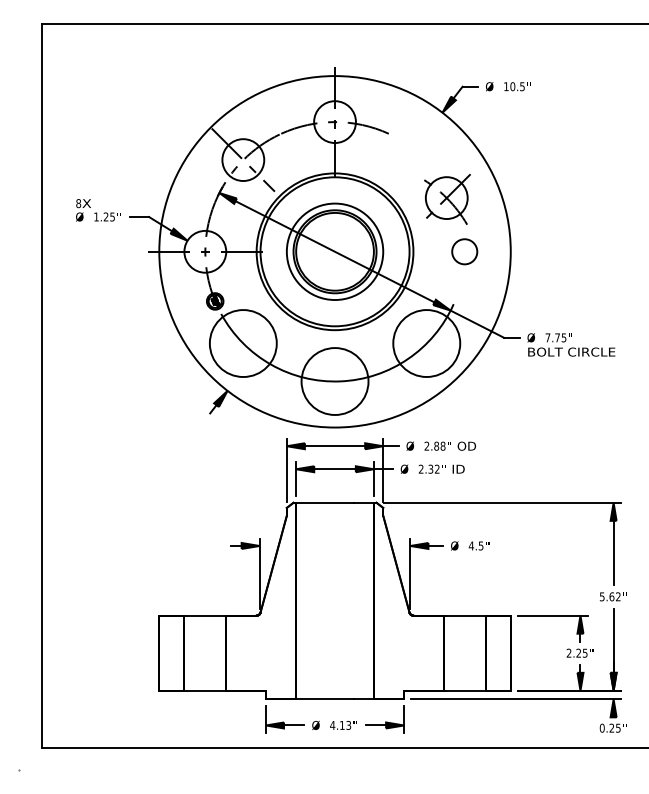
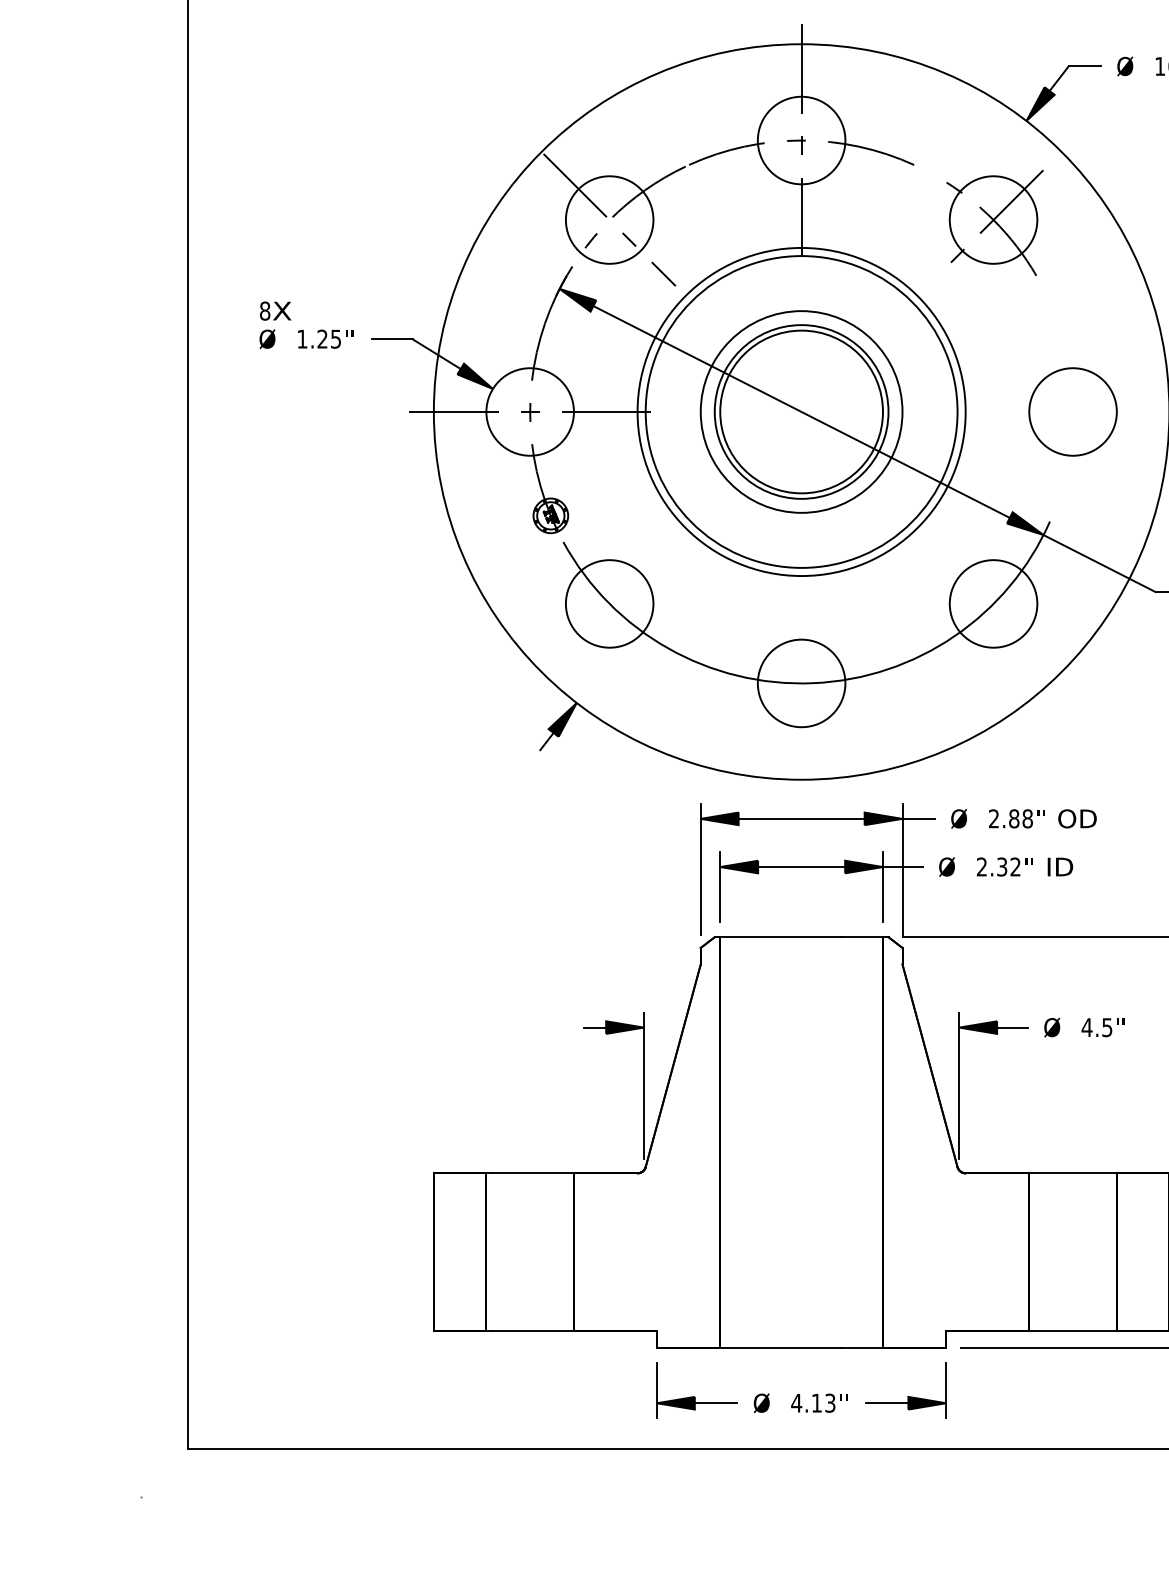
part: (447, 199) -> (995, 223), moved
circle: (464, 251) -> (1072, 411), size x1.67
circle: (243, 343) -> (610, 603), size x0.62
circle: (426, 343) -> (993, 603), size x0.62
circle: (334, 381) -> (800, 683), size x0.62

